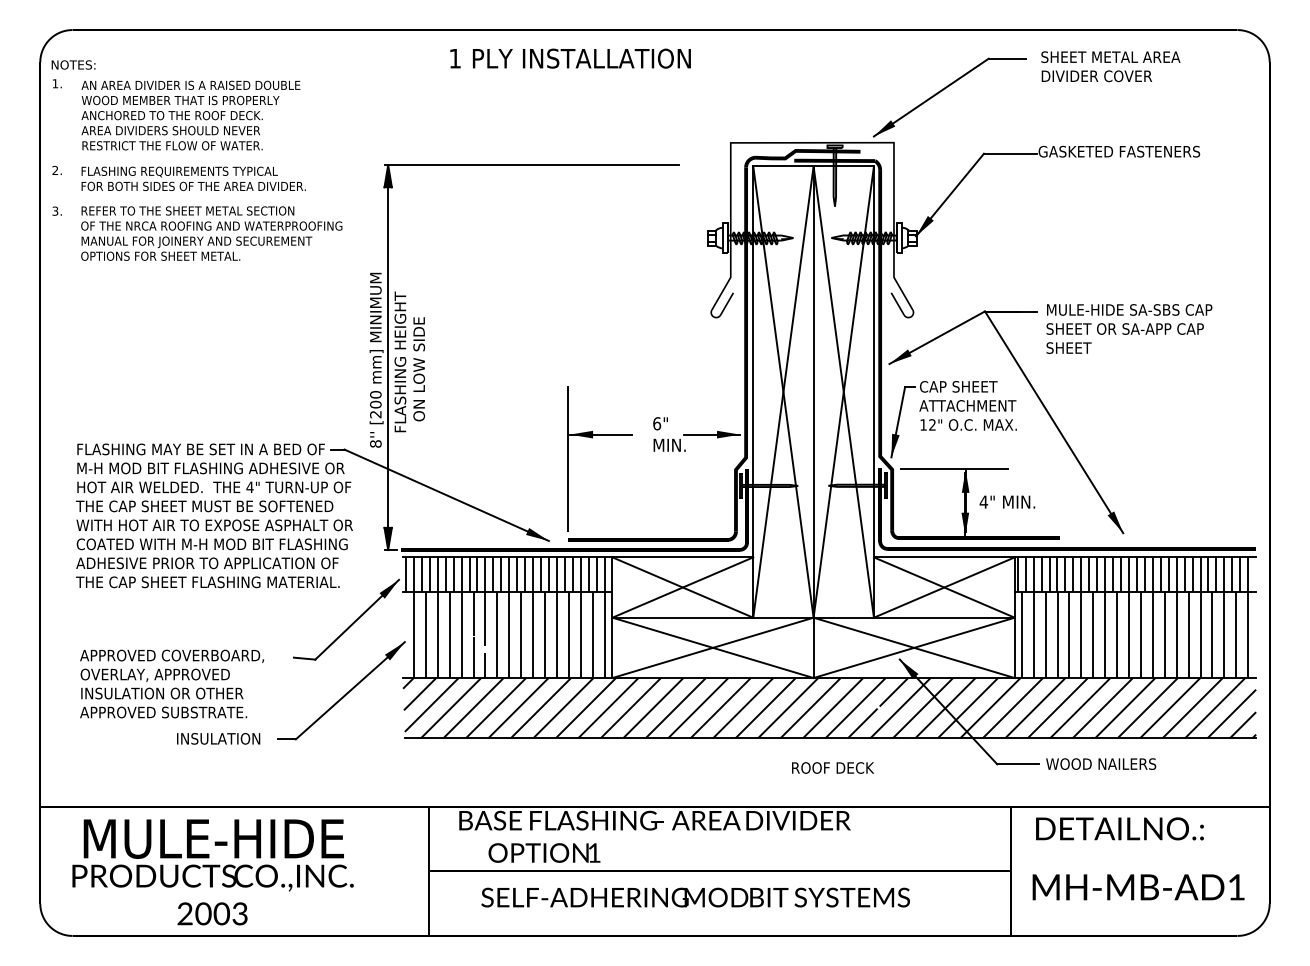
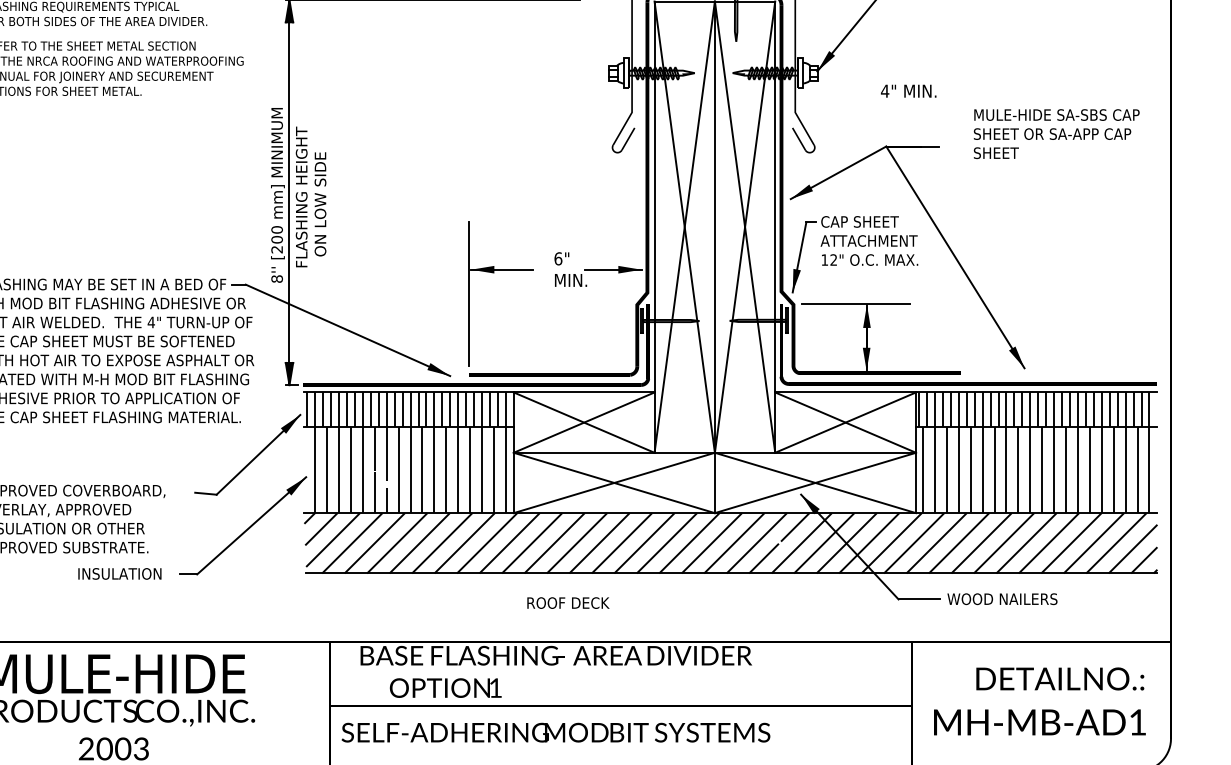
text: (1129, 328) -> (1056, 133), moved
text: (1007, 501) -> (908, 90), moved
text: (833, 767) -> (568, 602), moved
text: (1119, 828) -> (1059, 678), moved
text: (695, 897) -> (555, 732), moved

